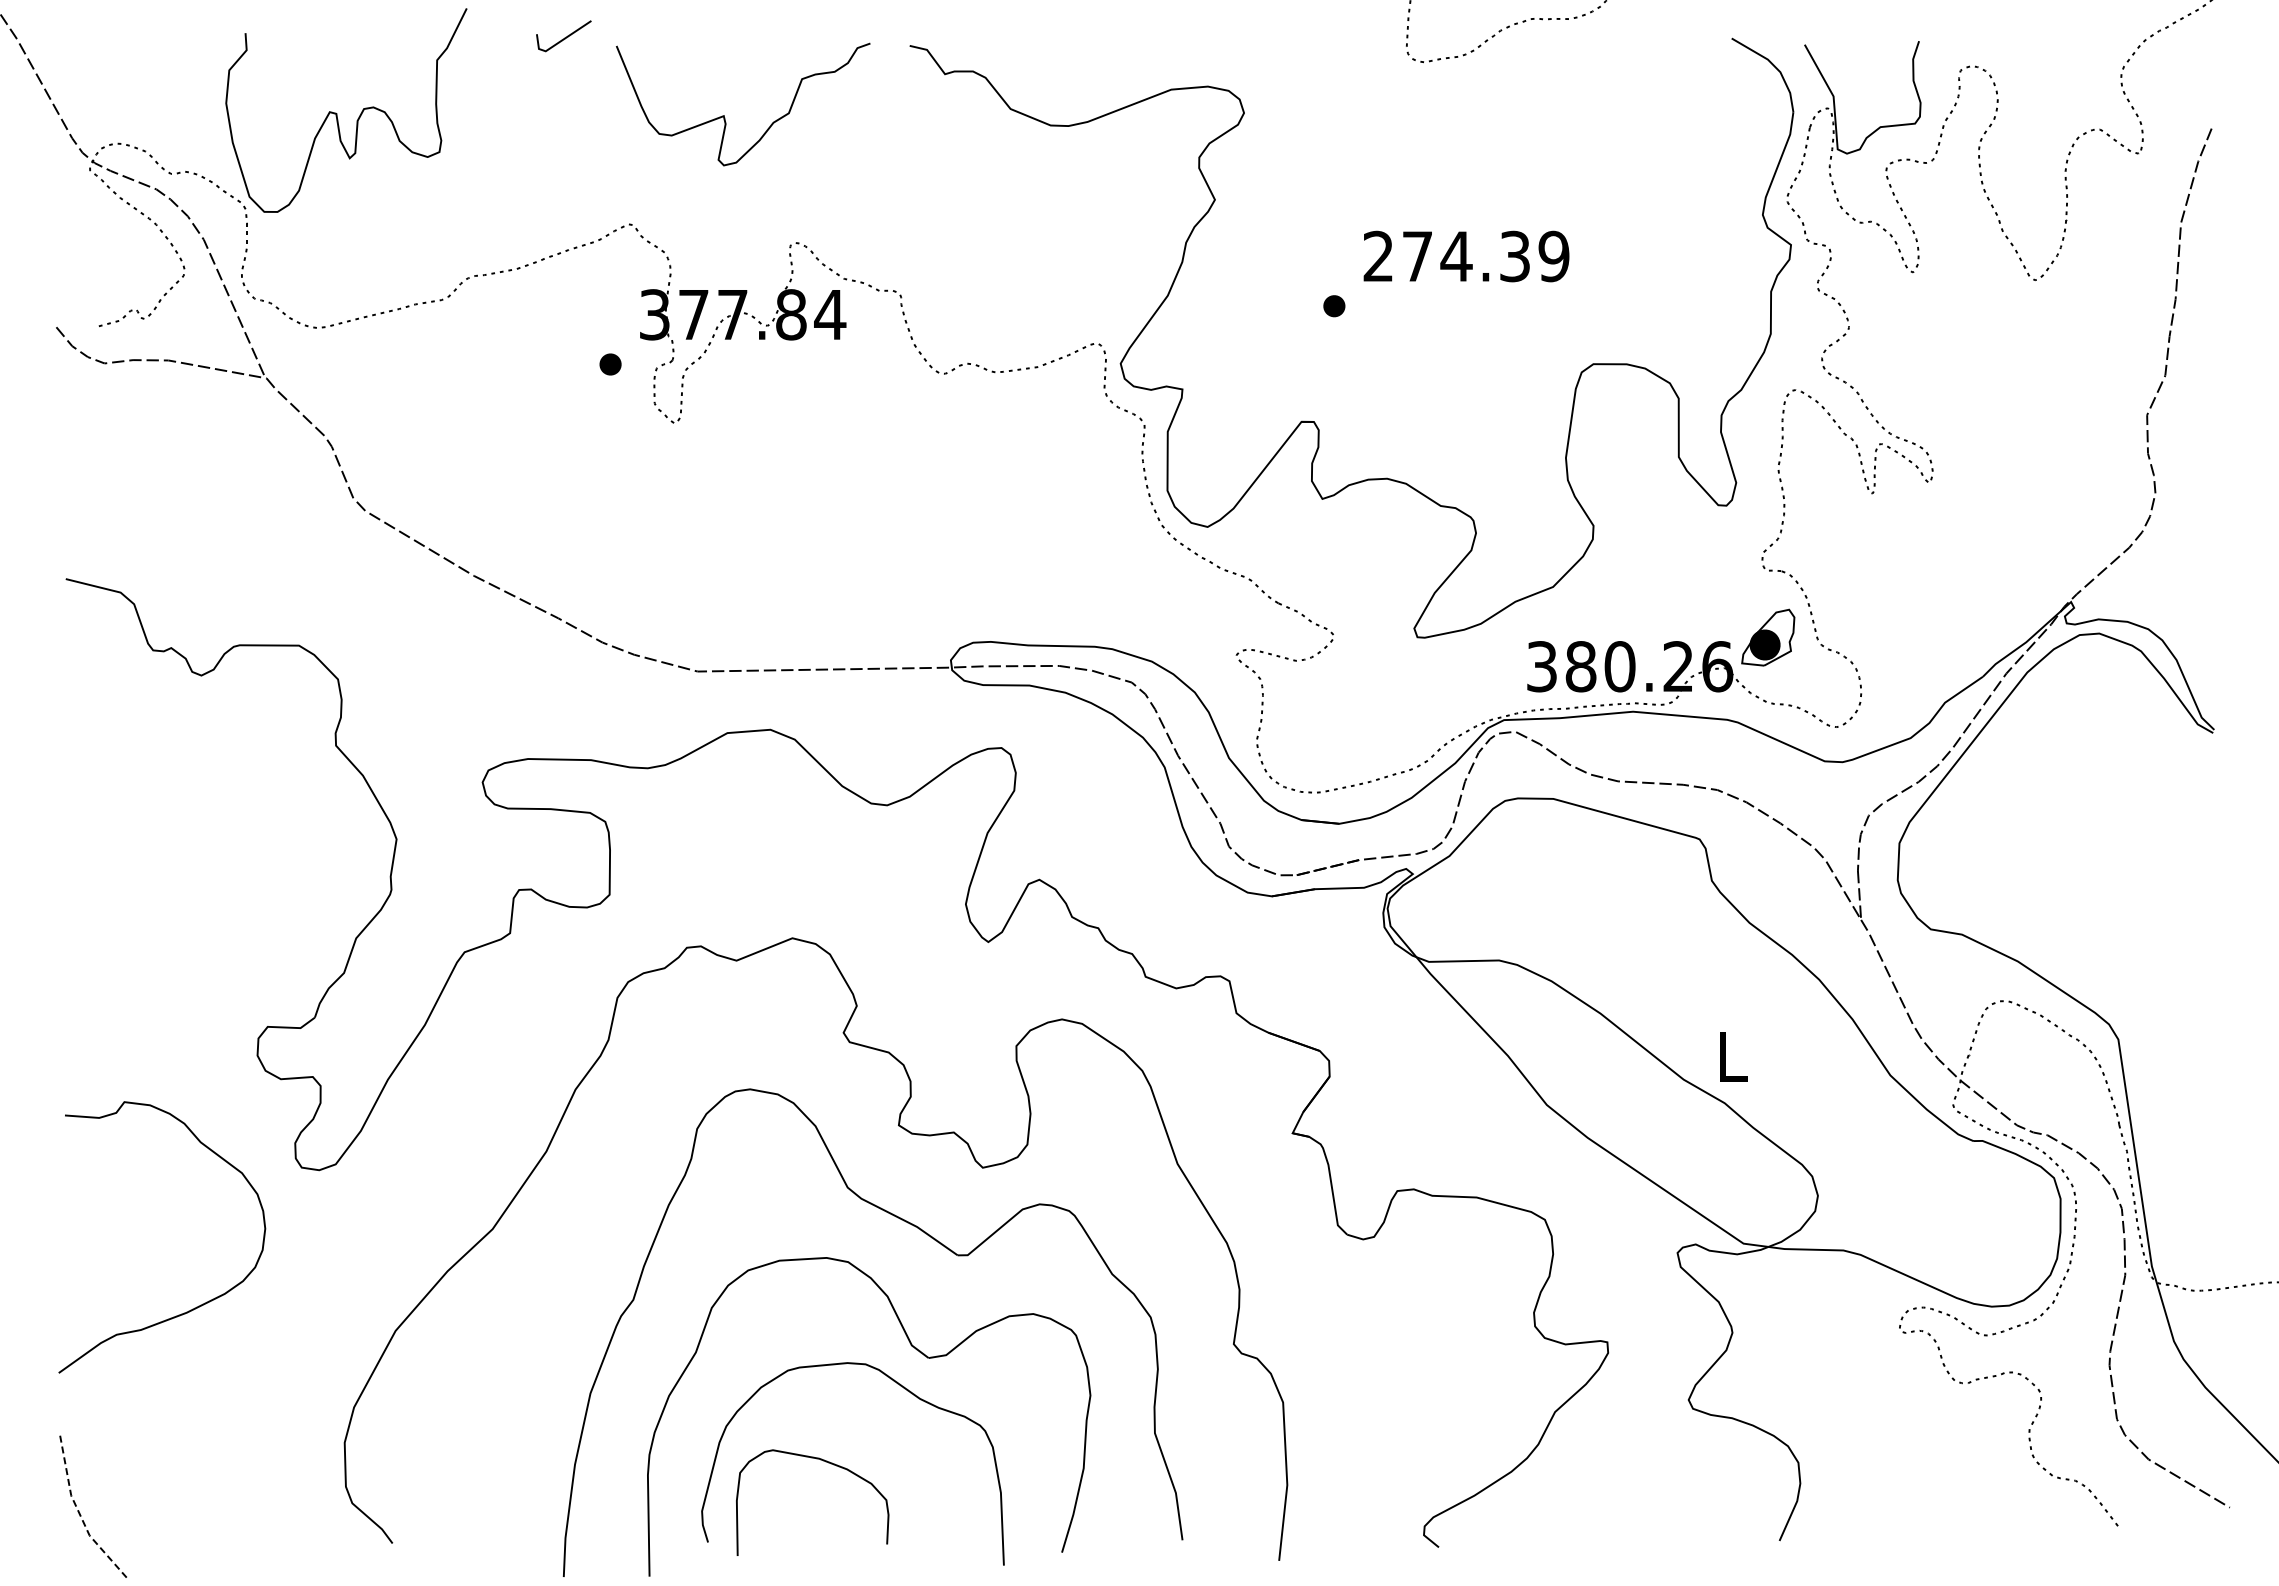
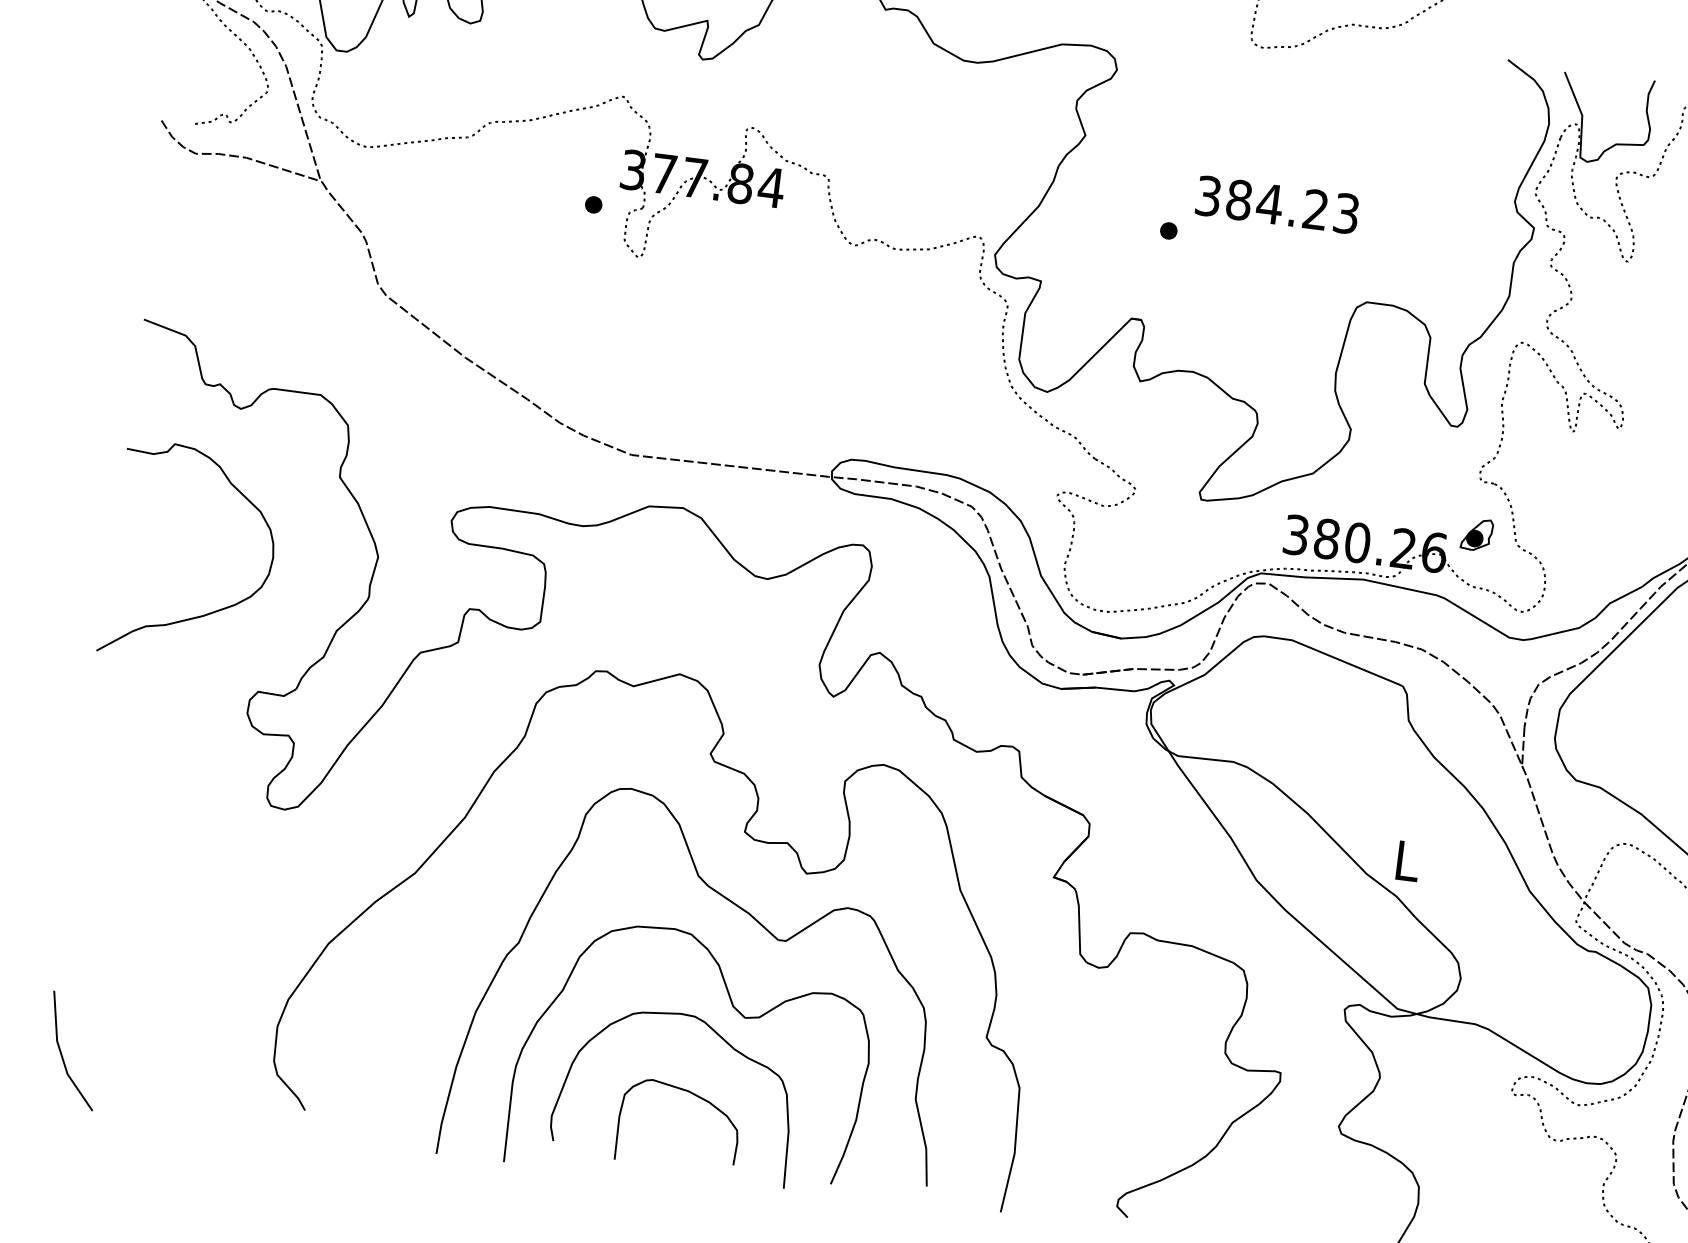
text: (1466, 256) -> (1277, 204), 274.39 -> 384.23
part: (1767, 637) -> (1476, 534), size x0.71
curve: (196, 1306) -> (211, 612), moved
curve: (825, 1462) -> (692, 1094), moved
line: (78, 1512) -> (61, 1054), dashed -> solid

